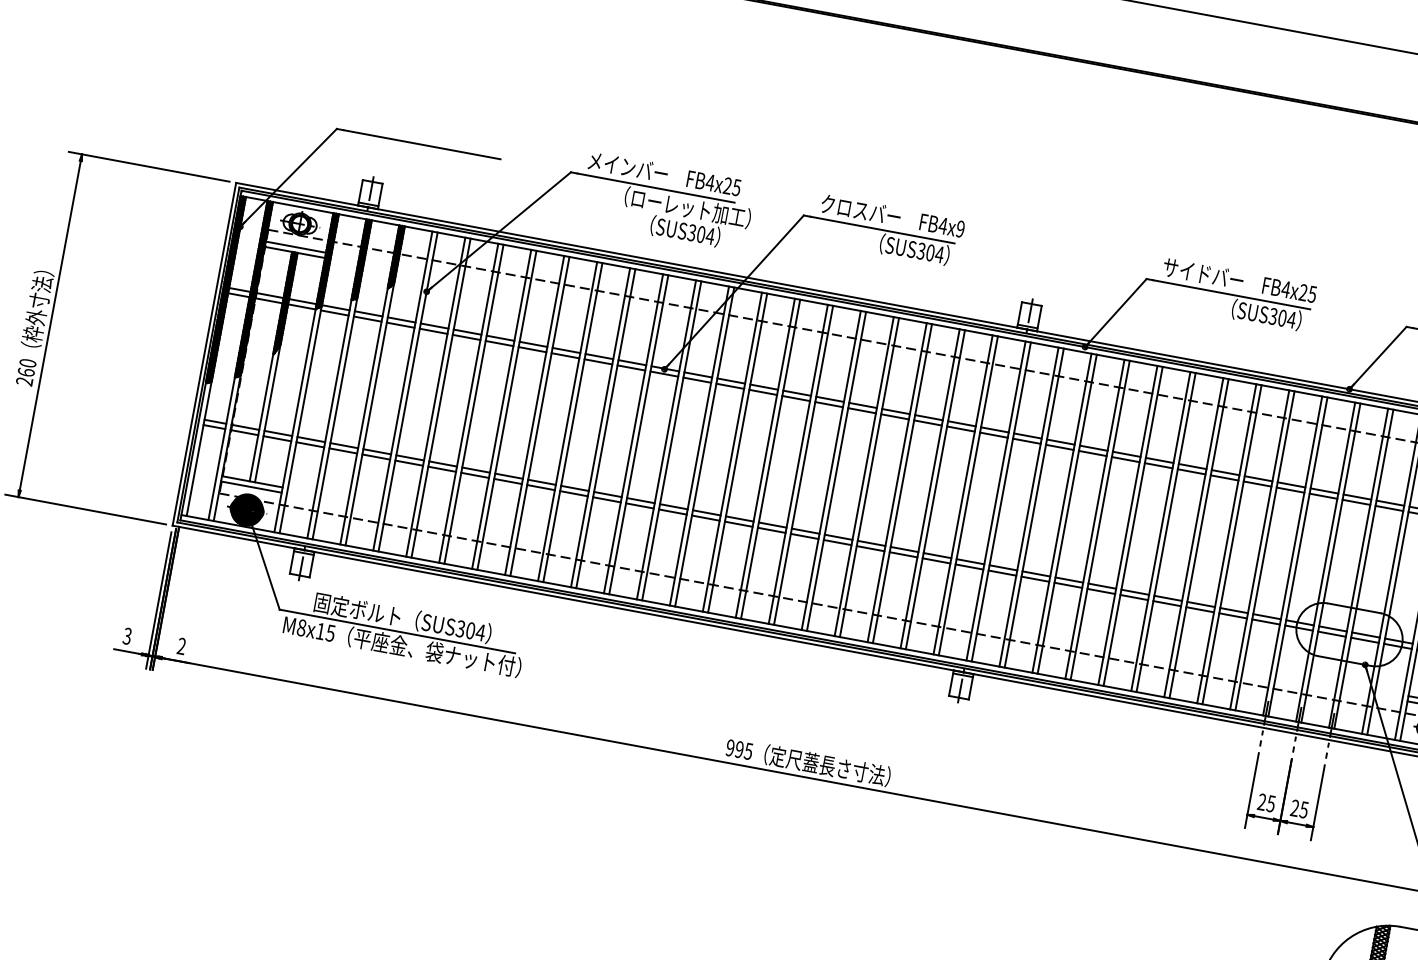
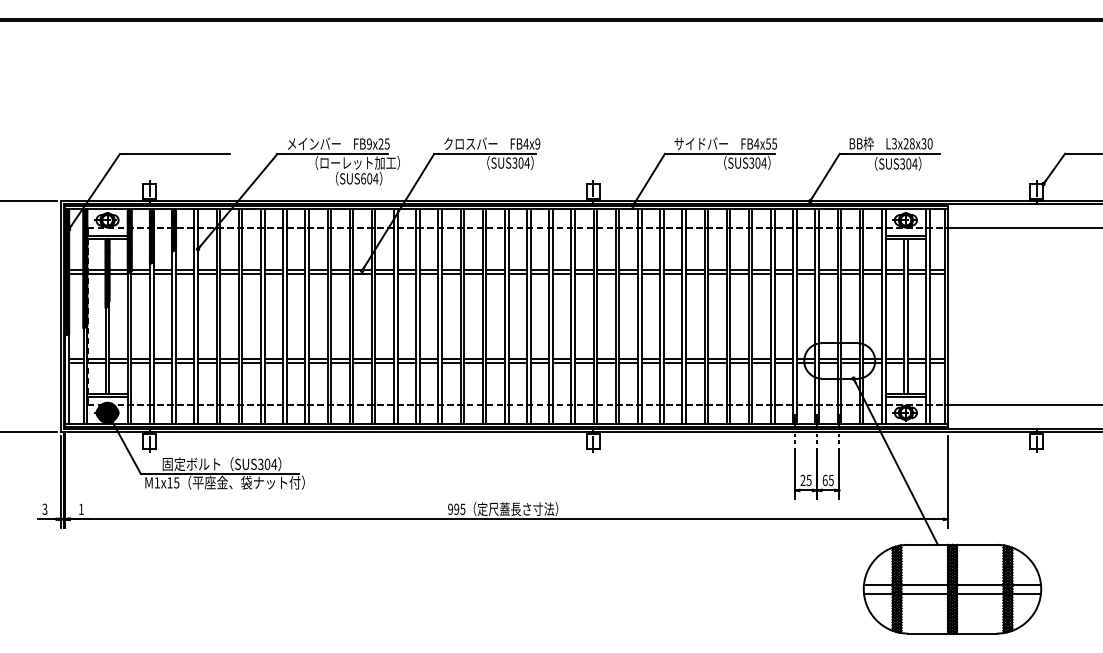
text: (710, 182) -> (369, 143), FB4x25 -> FB9x25
text: (692, 232) -> (363, 178), SUS304 -> SUS604
text: (1303, 291) -> (768, 143), FB4x25 -> FB4x55
text: (302, 627) -> (157, 482), M8x15 -> M1x15
text: (180, 644) -> (80, 508), 2 -> 1
text: (1293, 808) -> (824, 480), 25 -> 65

